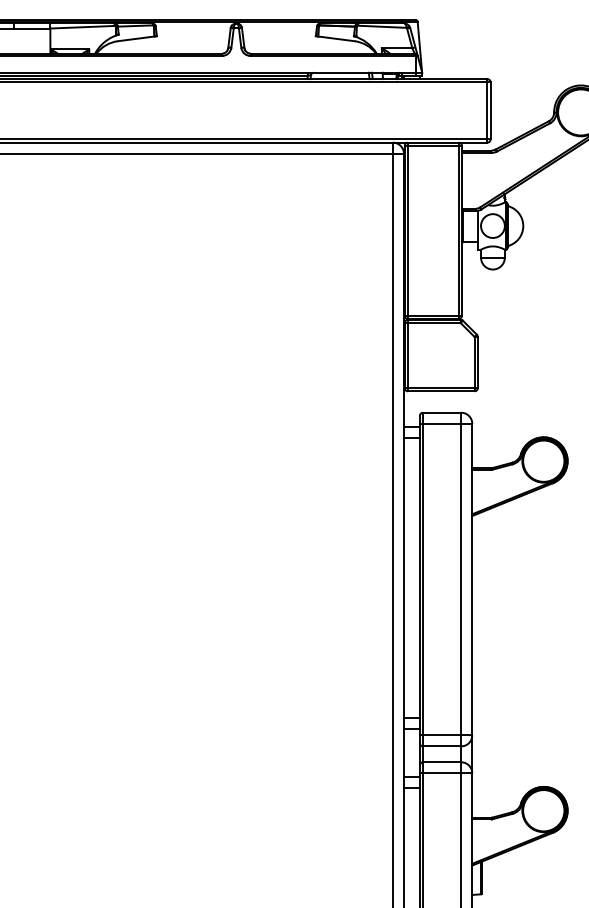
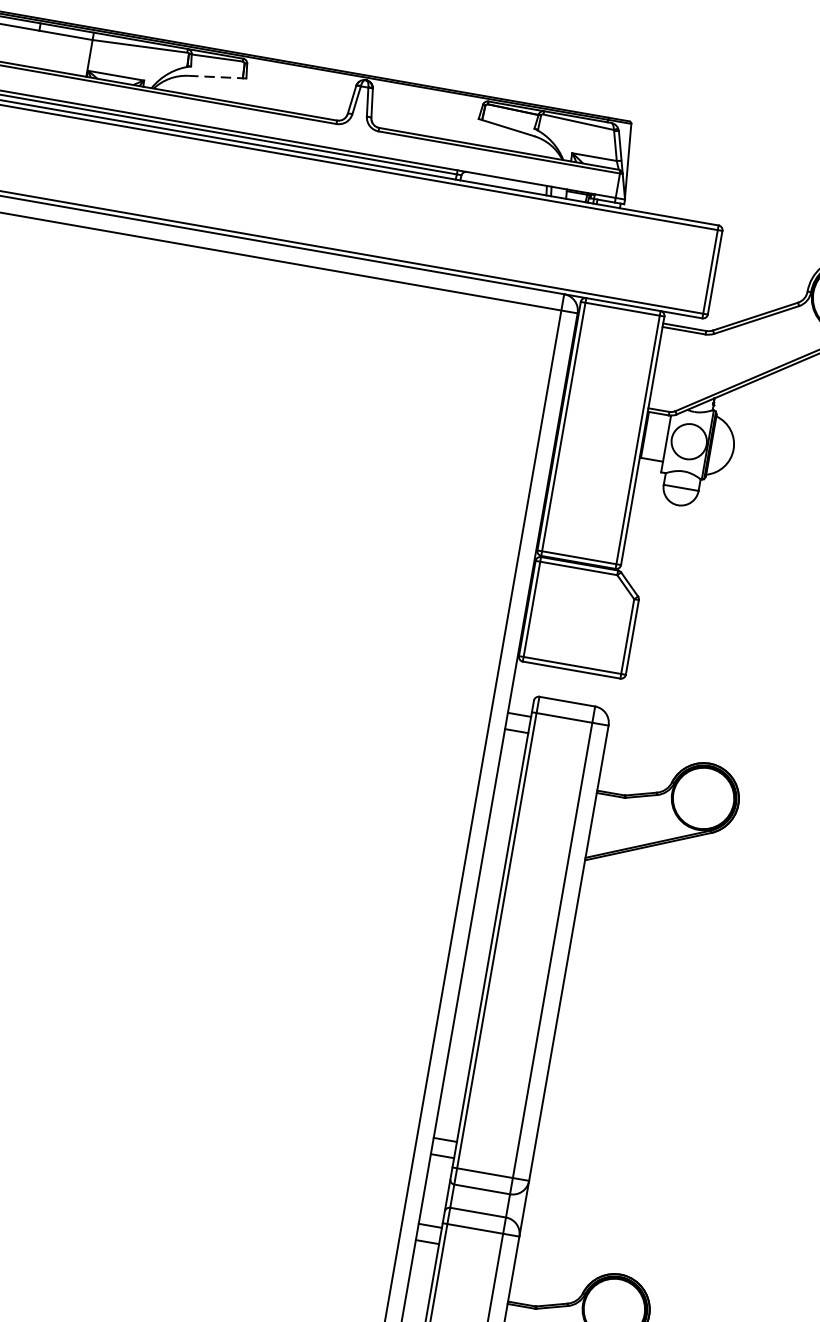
line: (137, 38) -> (217, 76), solid -> dashed

